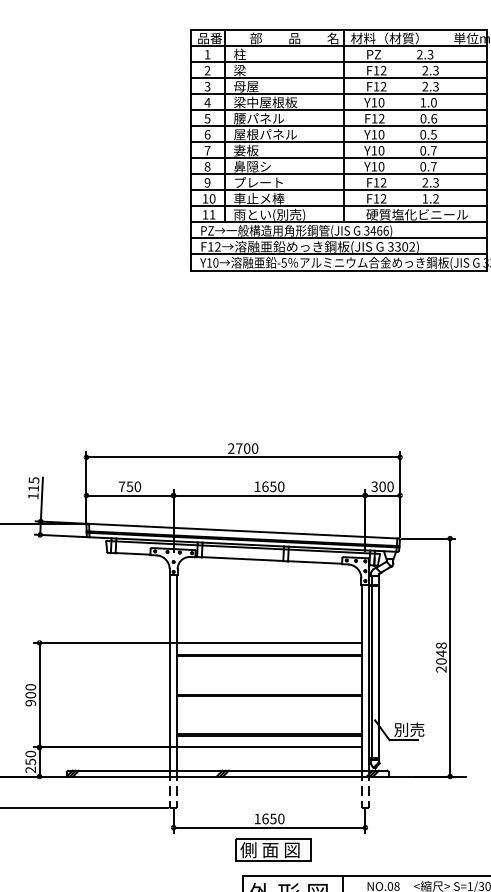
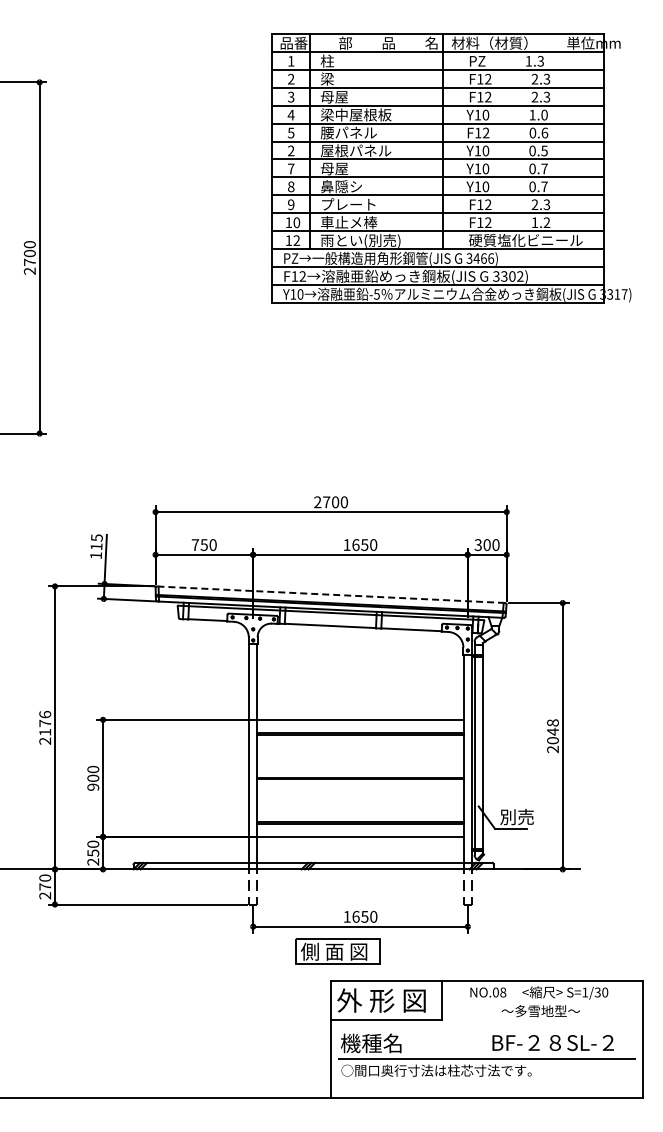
text: (419, 53) -> (528, 60), 2.3 -> 1.3
text: (207, 134) -> (291, 150), 6 -> 2
text: (246, 150) -> (334, 168), 妻板 -> 母屋
text: (212, 214) -> (296, 240), 11 -> 12
line: (243, 530) -> (331, 594), solid -> dashed
part: (273, 849) -> (337, 951), moved

